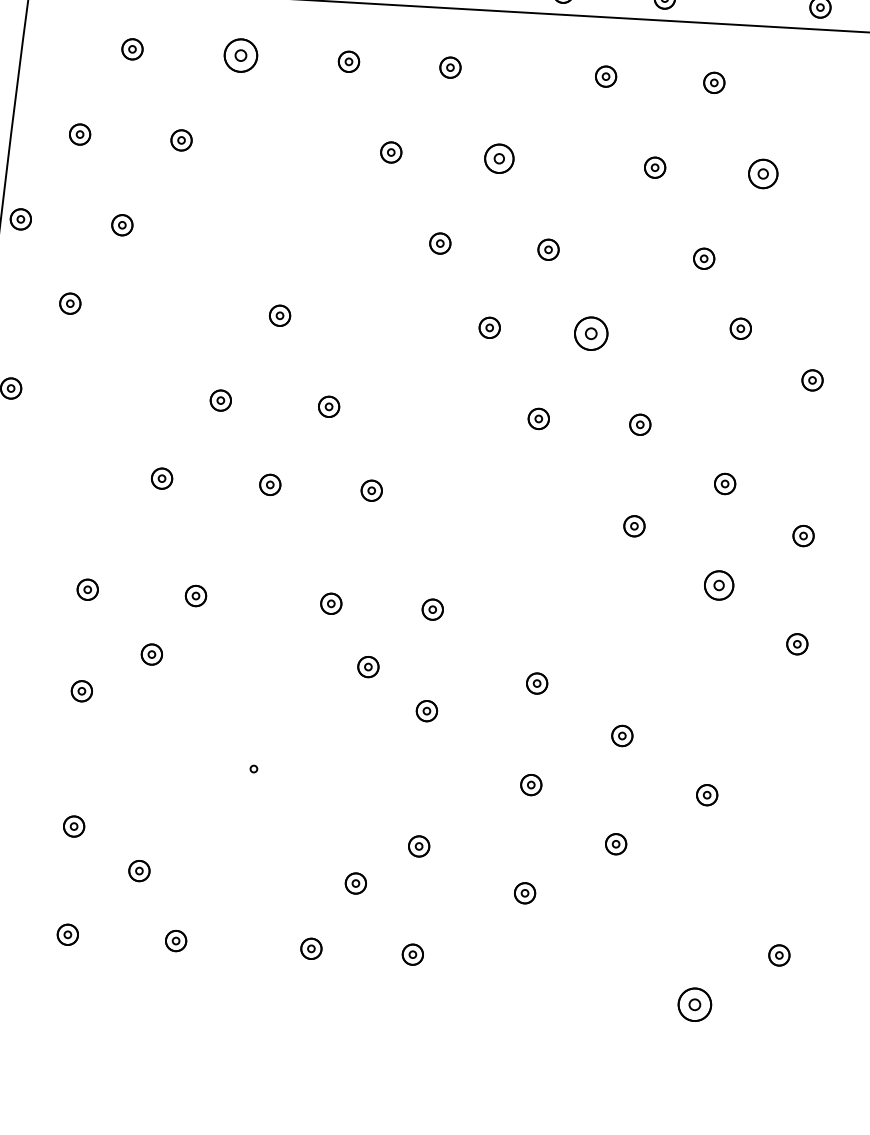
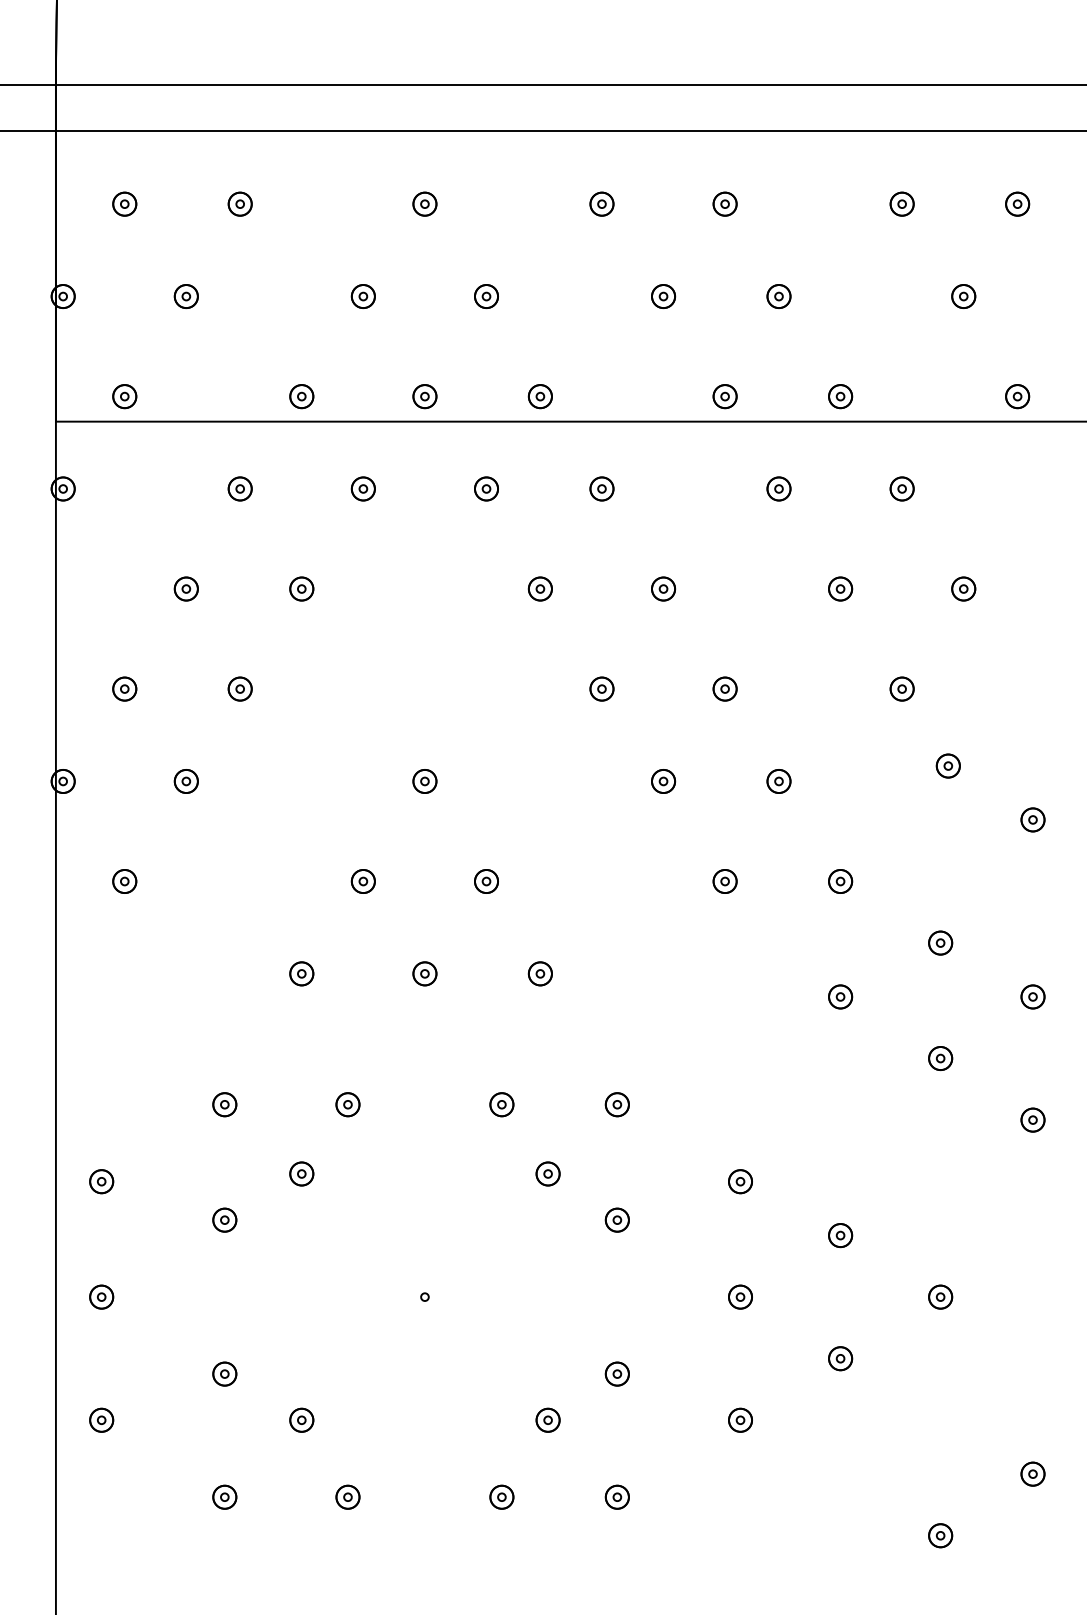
part: (240, 55) -> (362, 488), size x0.62
part: (499, 158) -> (663, 588), size x0.71
part: (763, 173) -> (963, 588), size x0.71
part: (590, 333) -> (778, 781), size x0.62
part: (719, 585) -> (940, 1058), size x0.71
part: (694, 1004) -> (940, 1535), size x0.62

